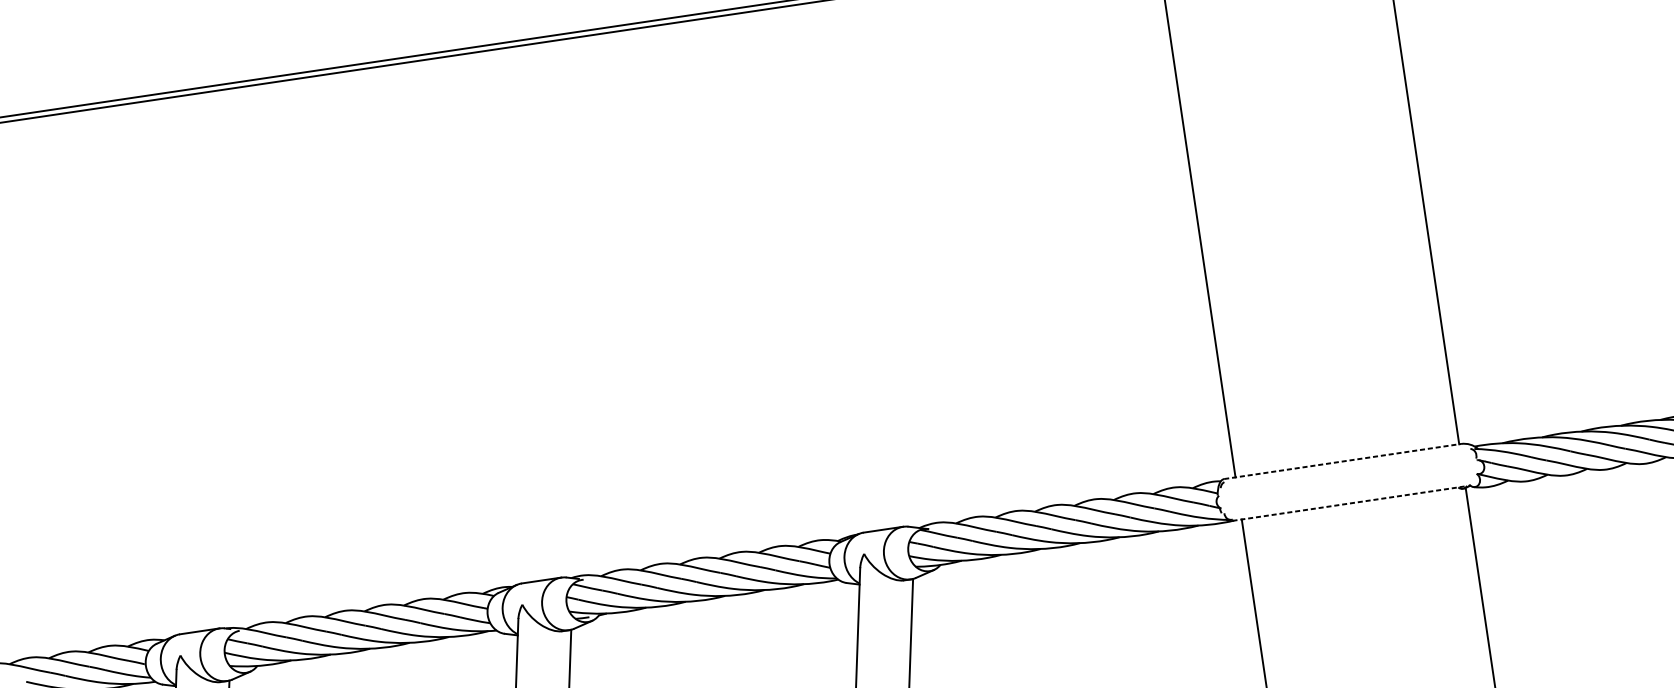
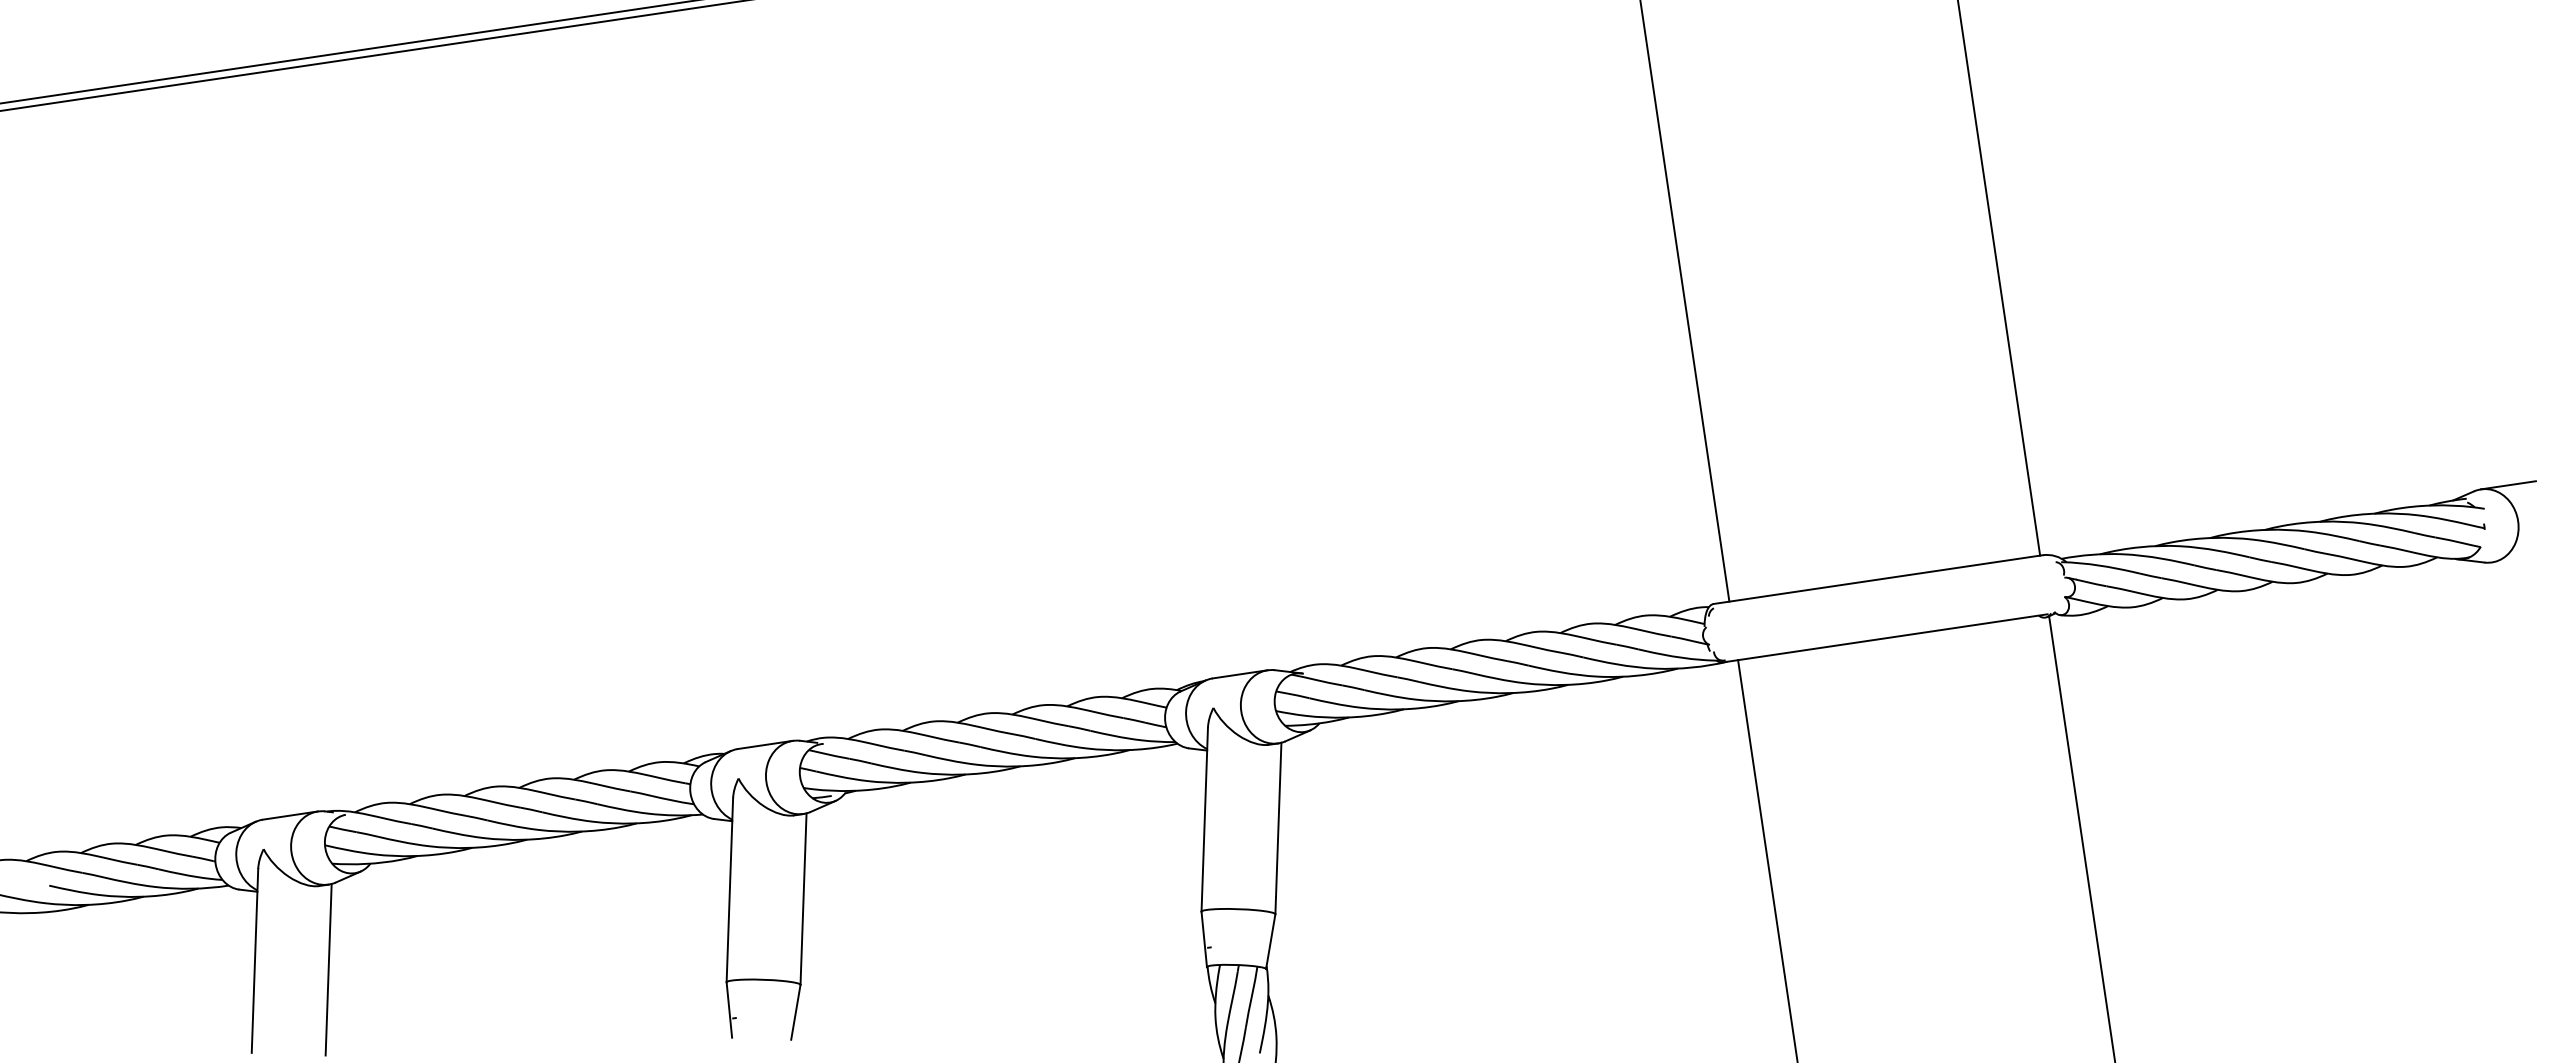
line: (1342, 461) -> (1878, 579), dashed -> solid
line: (1347, 503) -> (1884, 638), dashed -> solid

